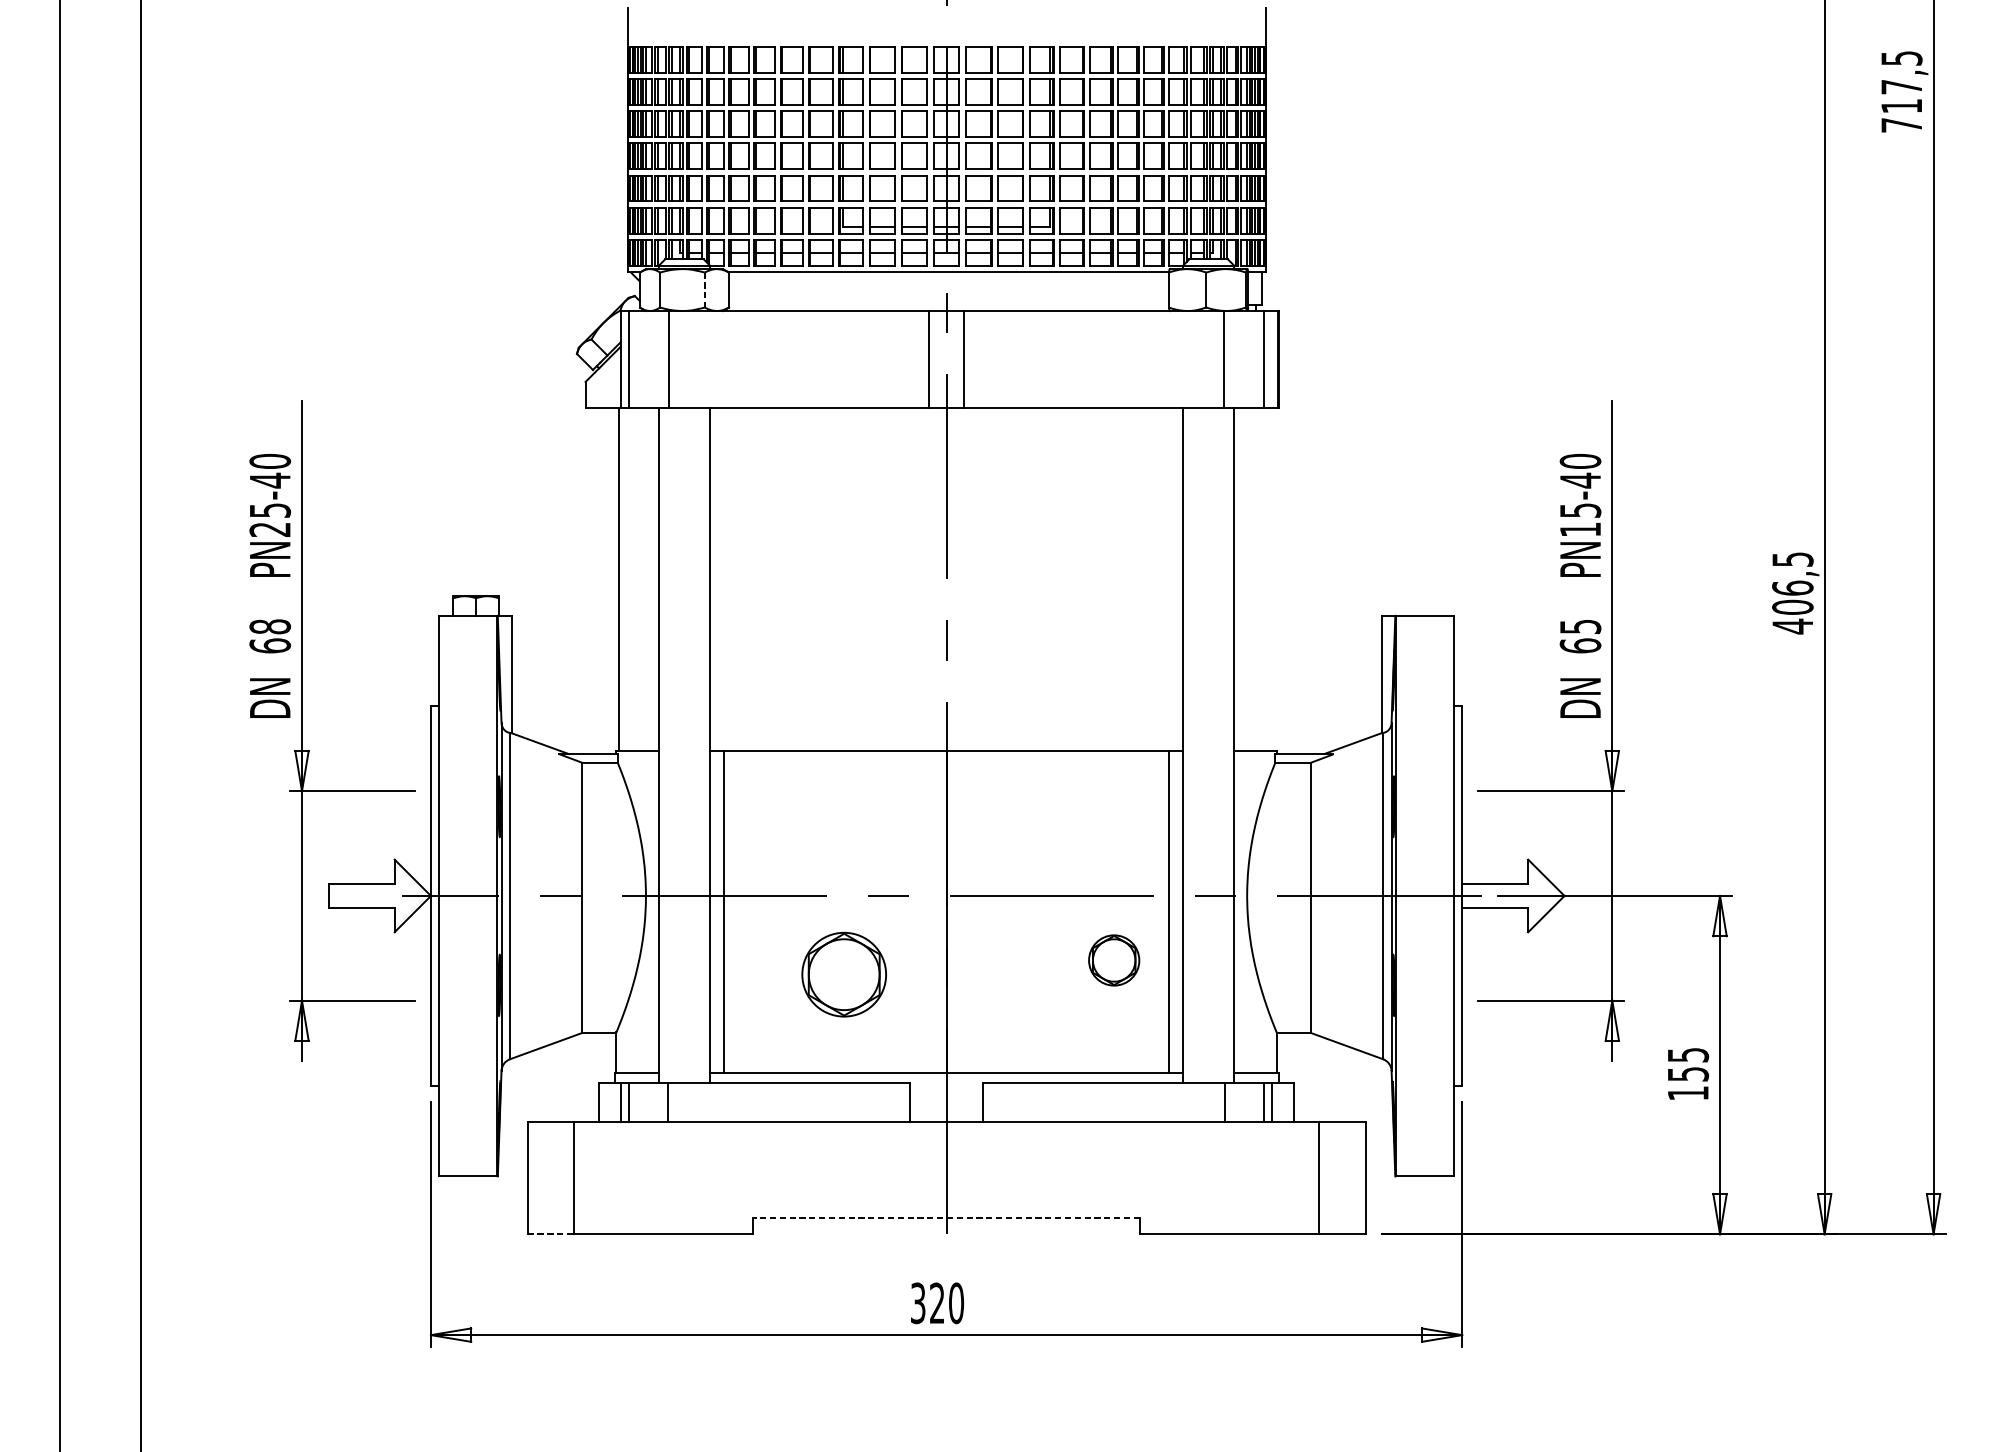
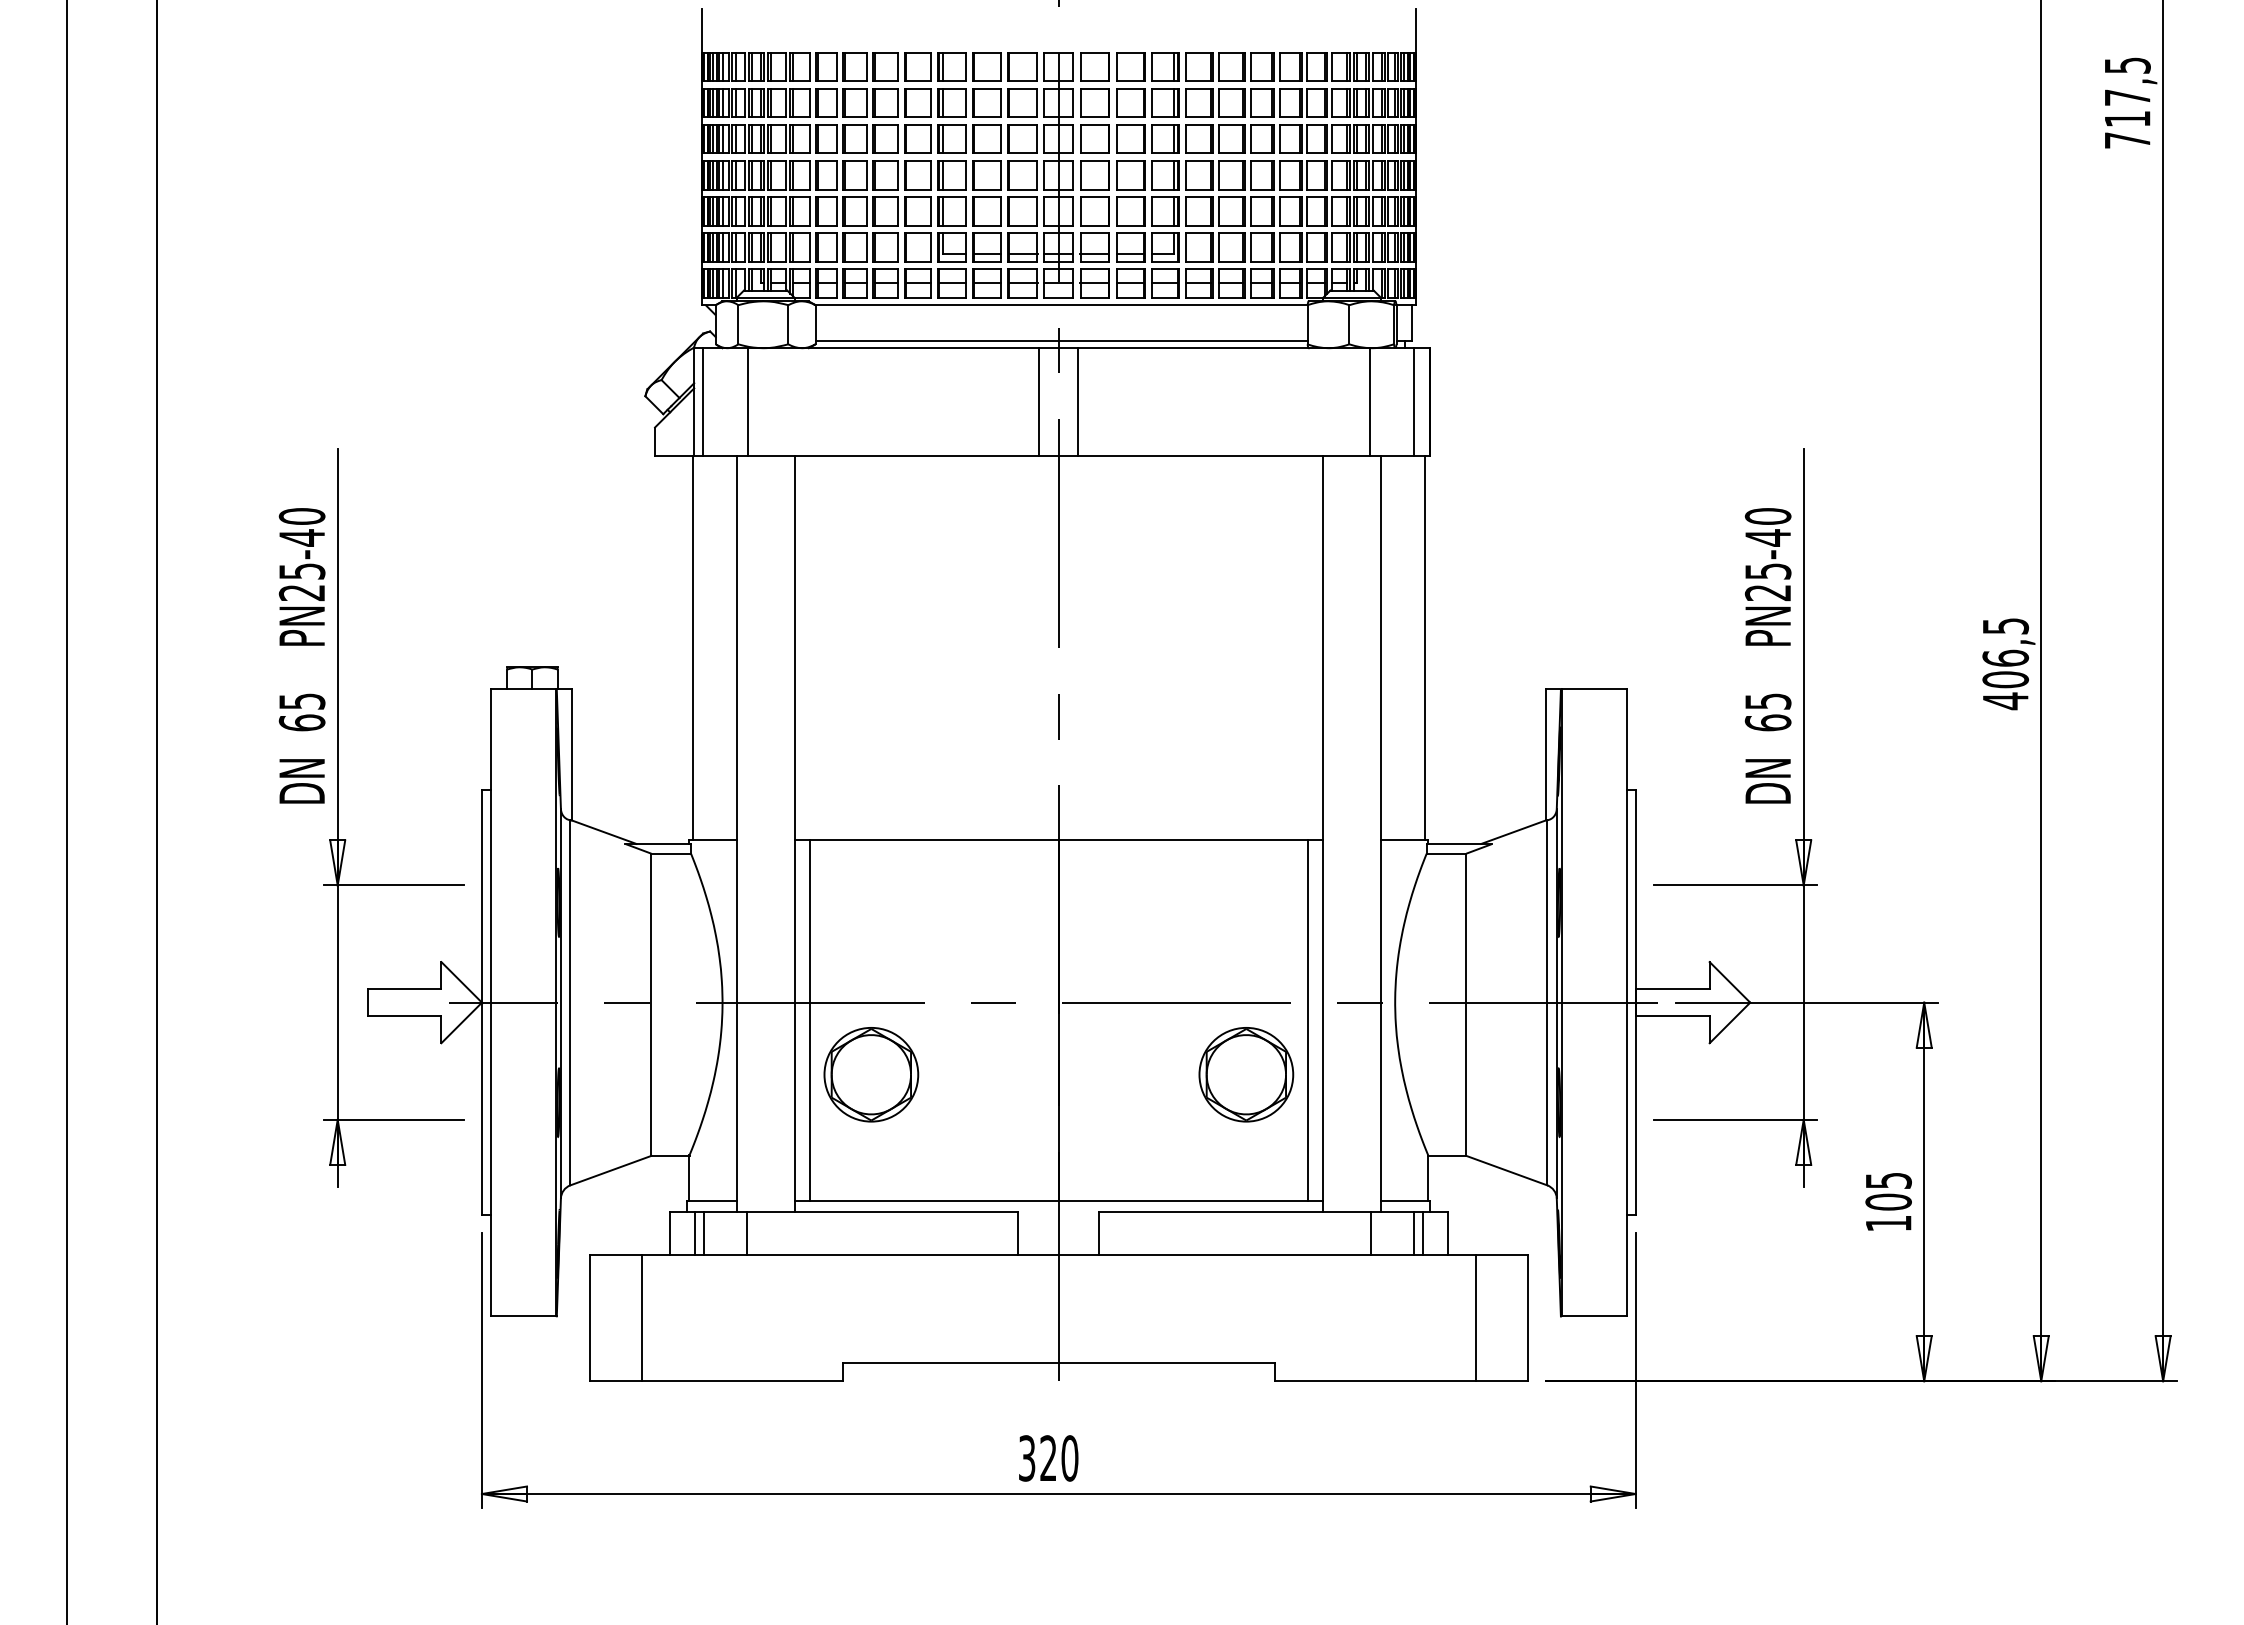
line: (704, 289) -> (788, 324), dashed -> solid
line: (948, 304) -> (1061, 340), added
text: (1579, 530) -> (1767, 593), PN15-40 -> PN25-40
line: (1273, 579) -> (1424, 648), added
text: (269, 626) -> (301, 701), 68 -> 65
part: (1114, 960) -> (1246, 1074), size x1.67
part: (844, 974) -> (871, 1074), moved
text: (1688, 1073) -> (1888, 1201), 155 -> 105
line: (946, 1218) -> (1058, 1363), dashed -> solid
line: (550, 1234) -> (615, 1381), dashed -> solid

